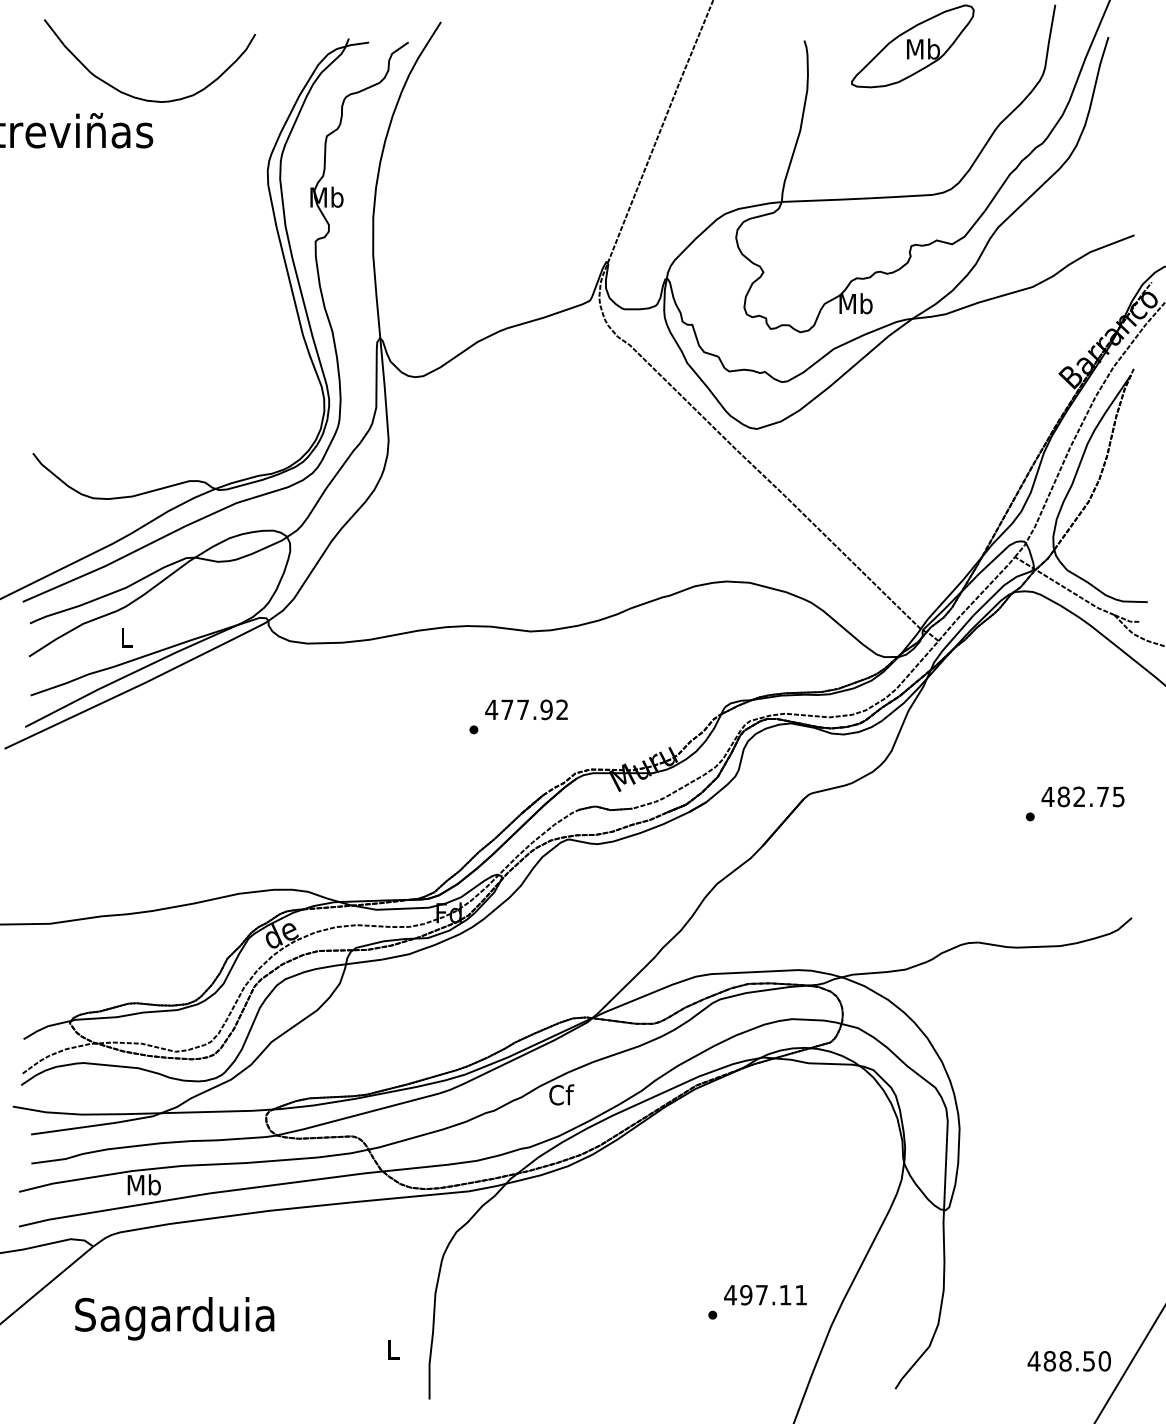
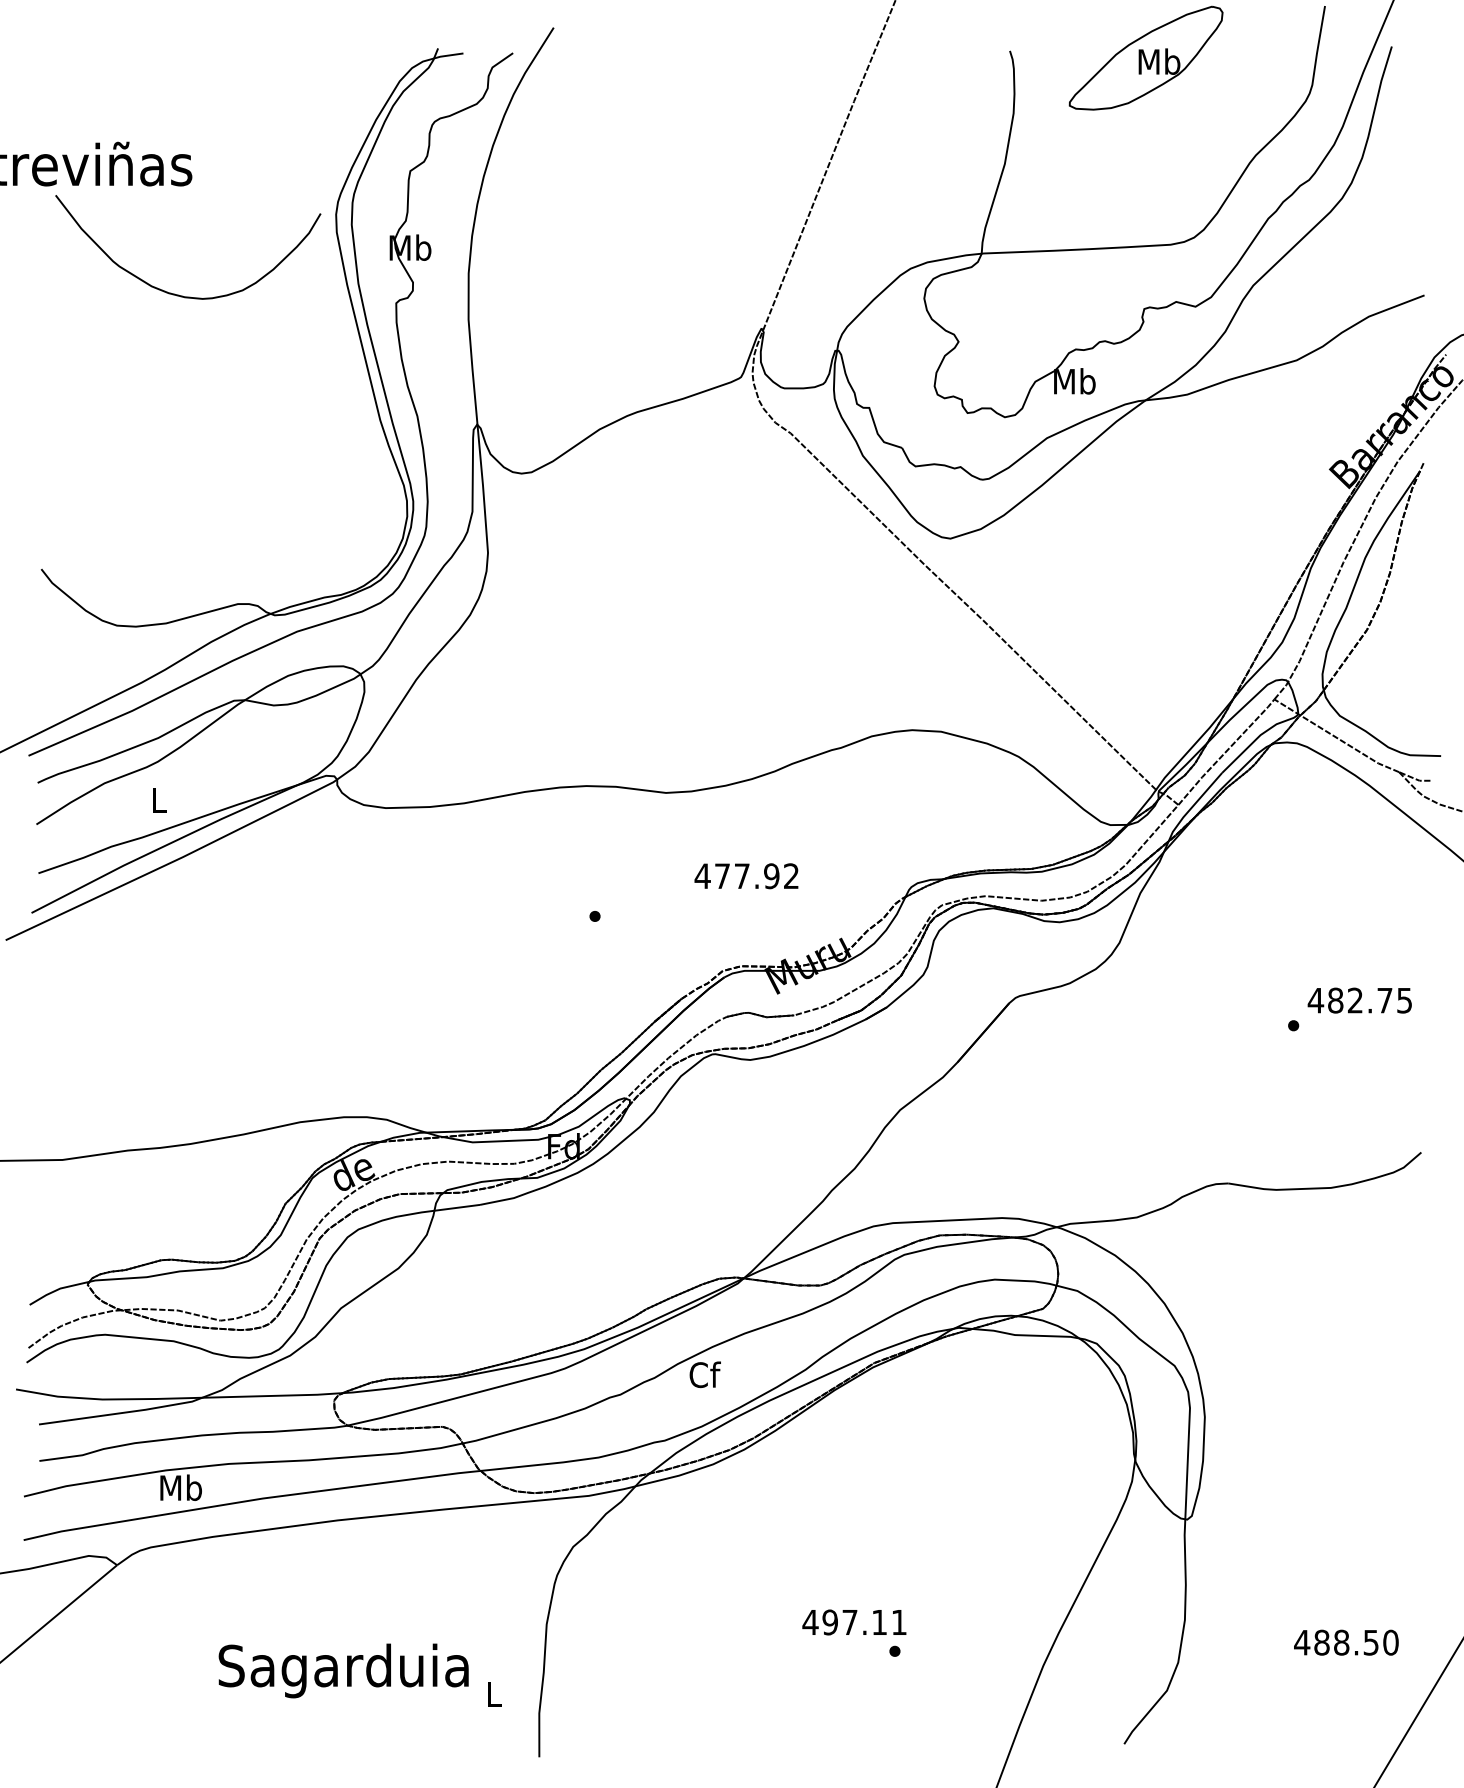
curve: (139, 97) -> (175, 293), moved
text: (526, 709) -> (746, 875), moved
text: (765, 1294) -> (854, 1621), moved
text: (174, 1318) -> (343, 1670), moved
text: (1068, 1361) -> (1345, 1642), moved

